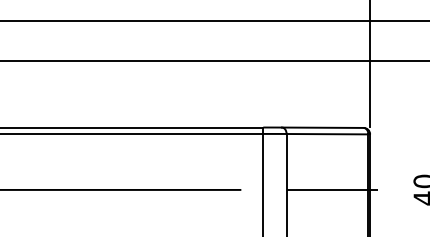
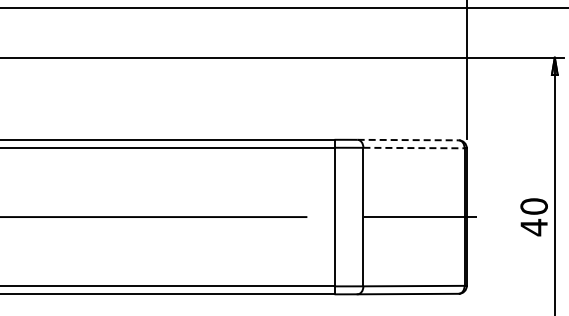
line: (323, 128) -> (408, 140), solid -> dashed
line: (327, 134) -> (414, 148), solid -> dashed

